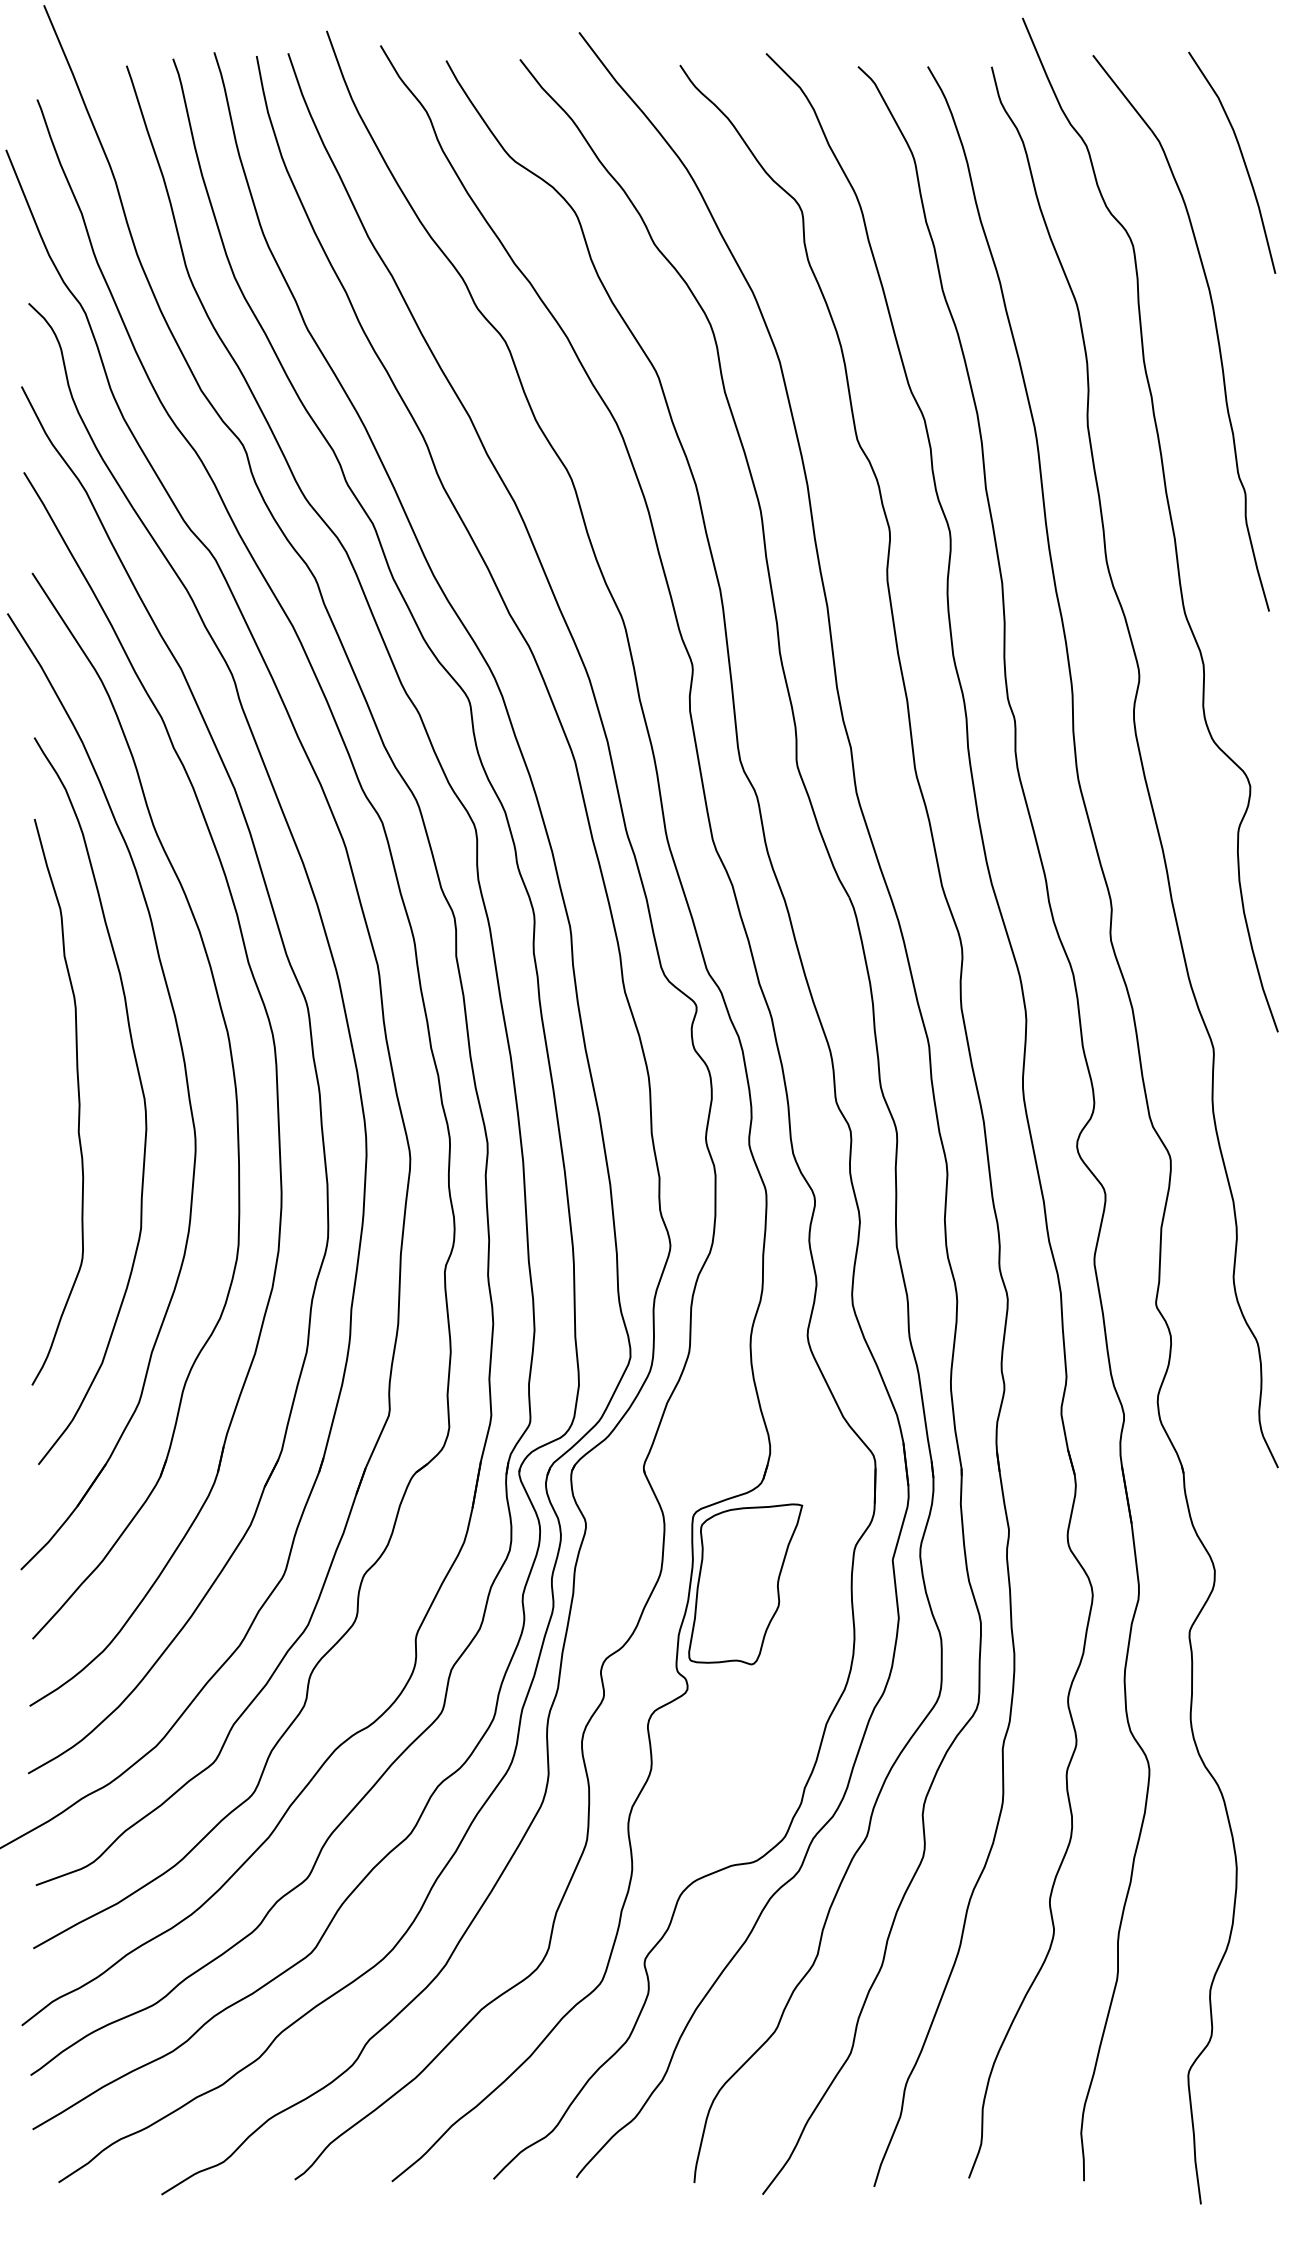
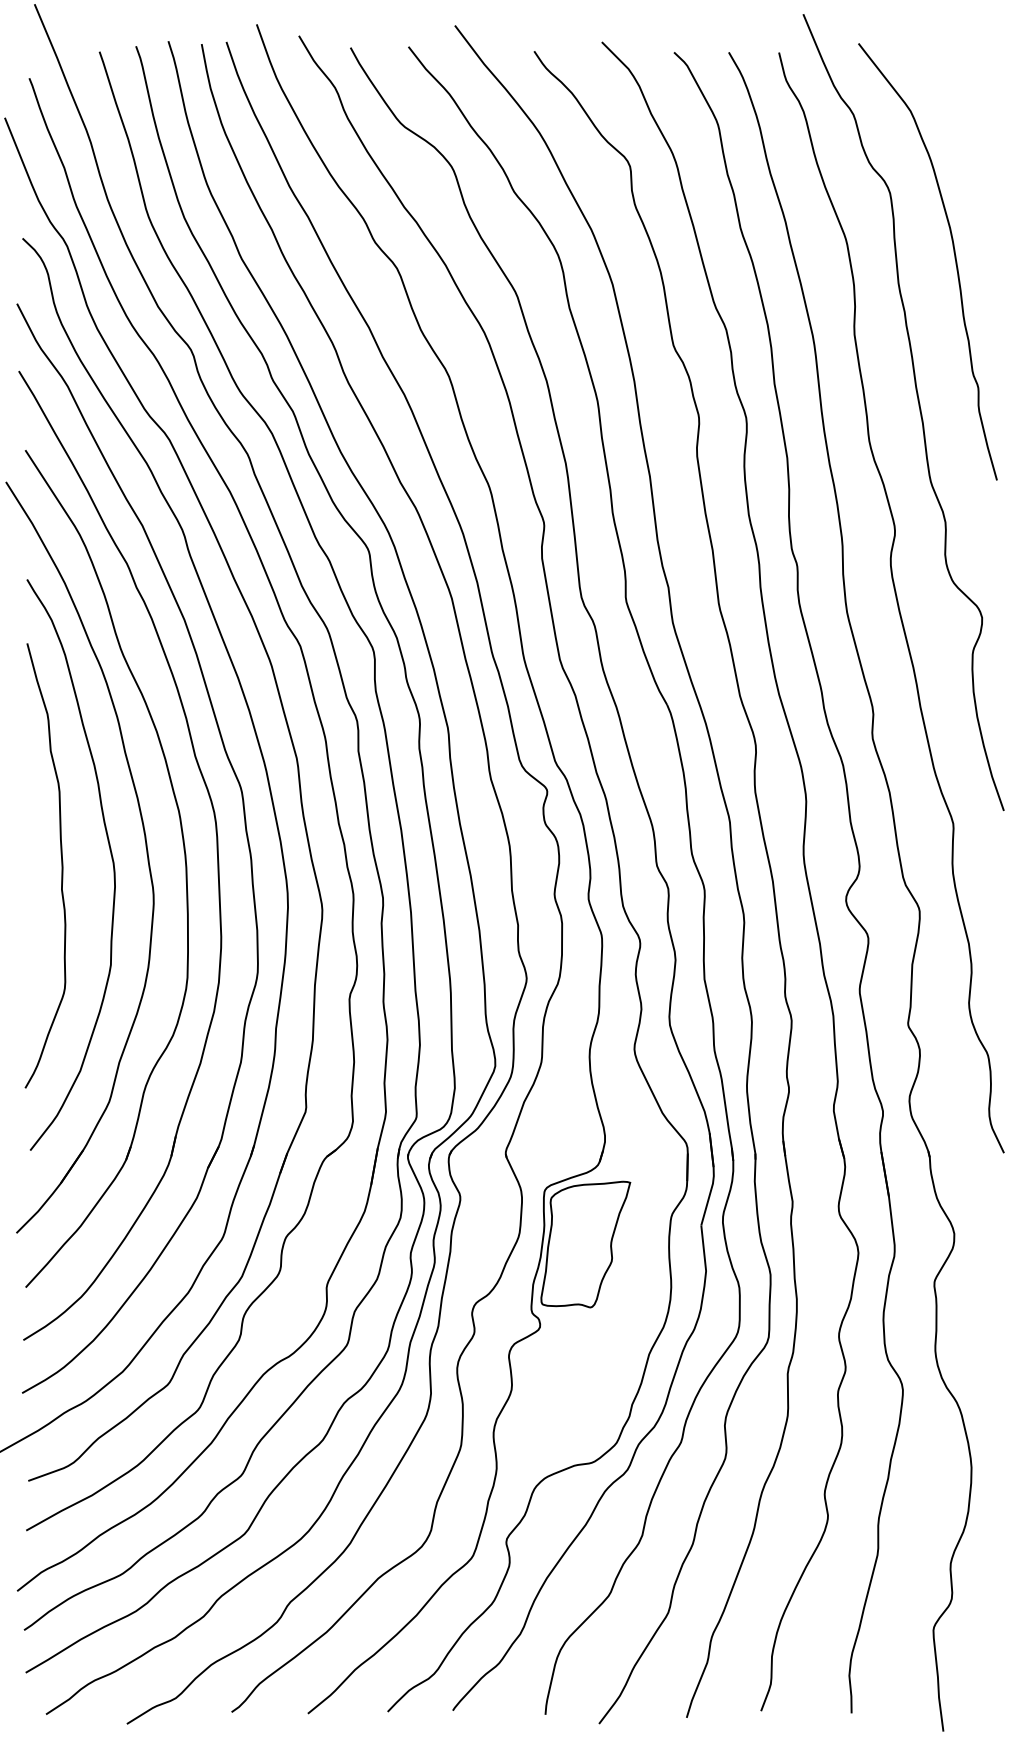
curve: (1241, 158) -> (975, 124), removed

